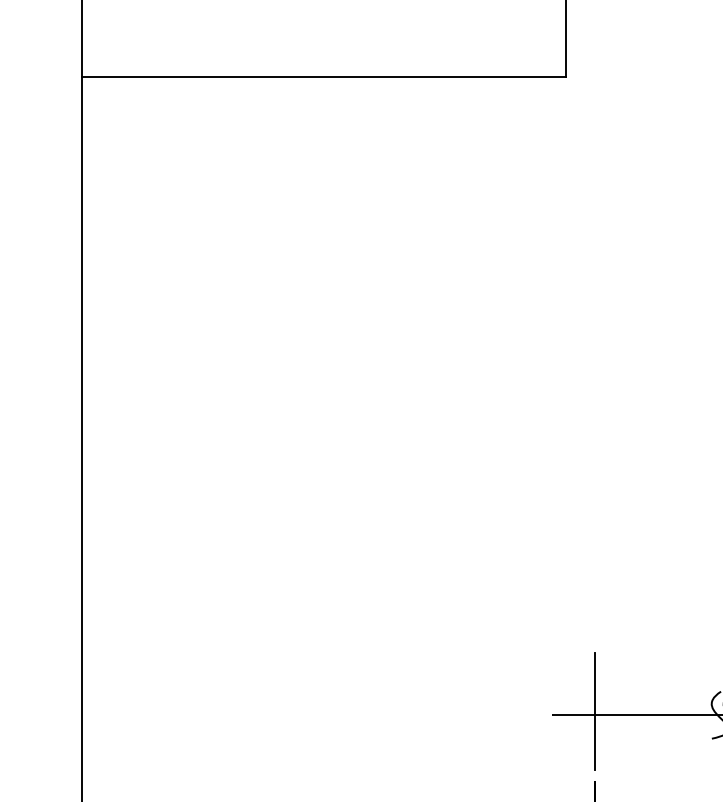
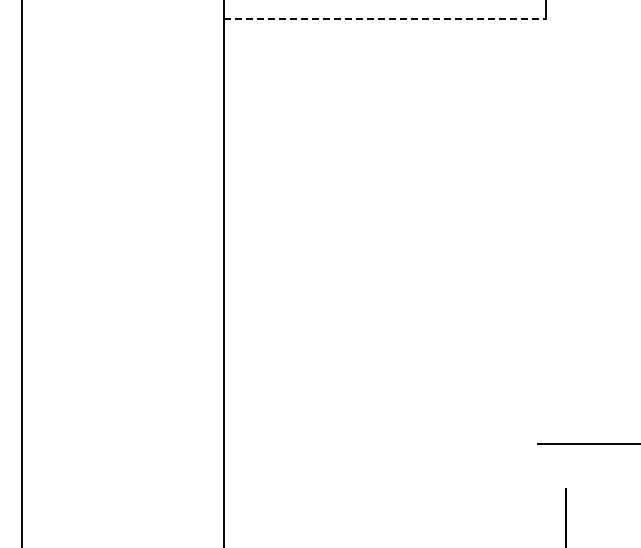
line: (324, 76) -> (385, 18), solid -> dashed
line: (594, 710) -> (565, 441), removed

